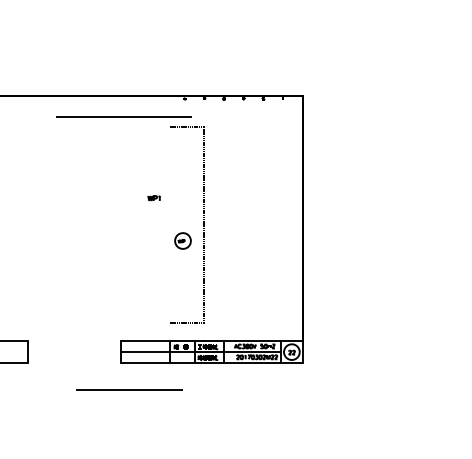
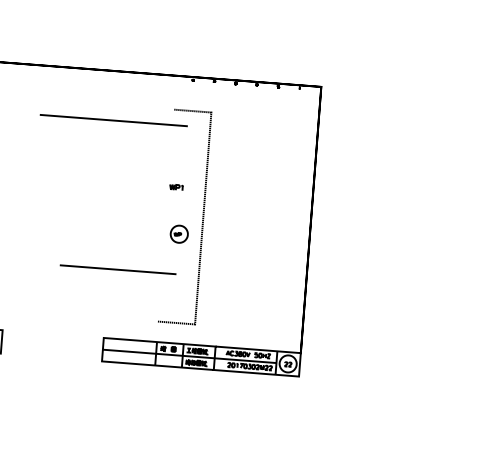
line: (123, 116) -> (113, 120), moved
part: (153, 198) -> (175, 187), moved
line: (129, 389) -> (118, 269), moved

